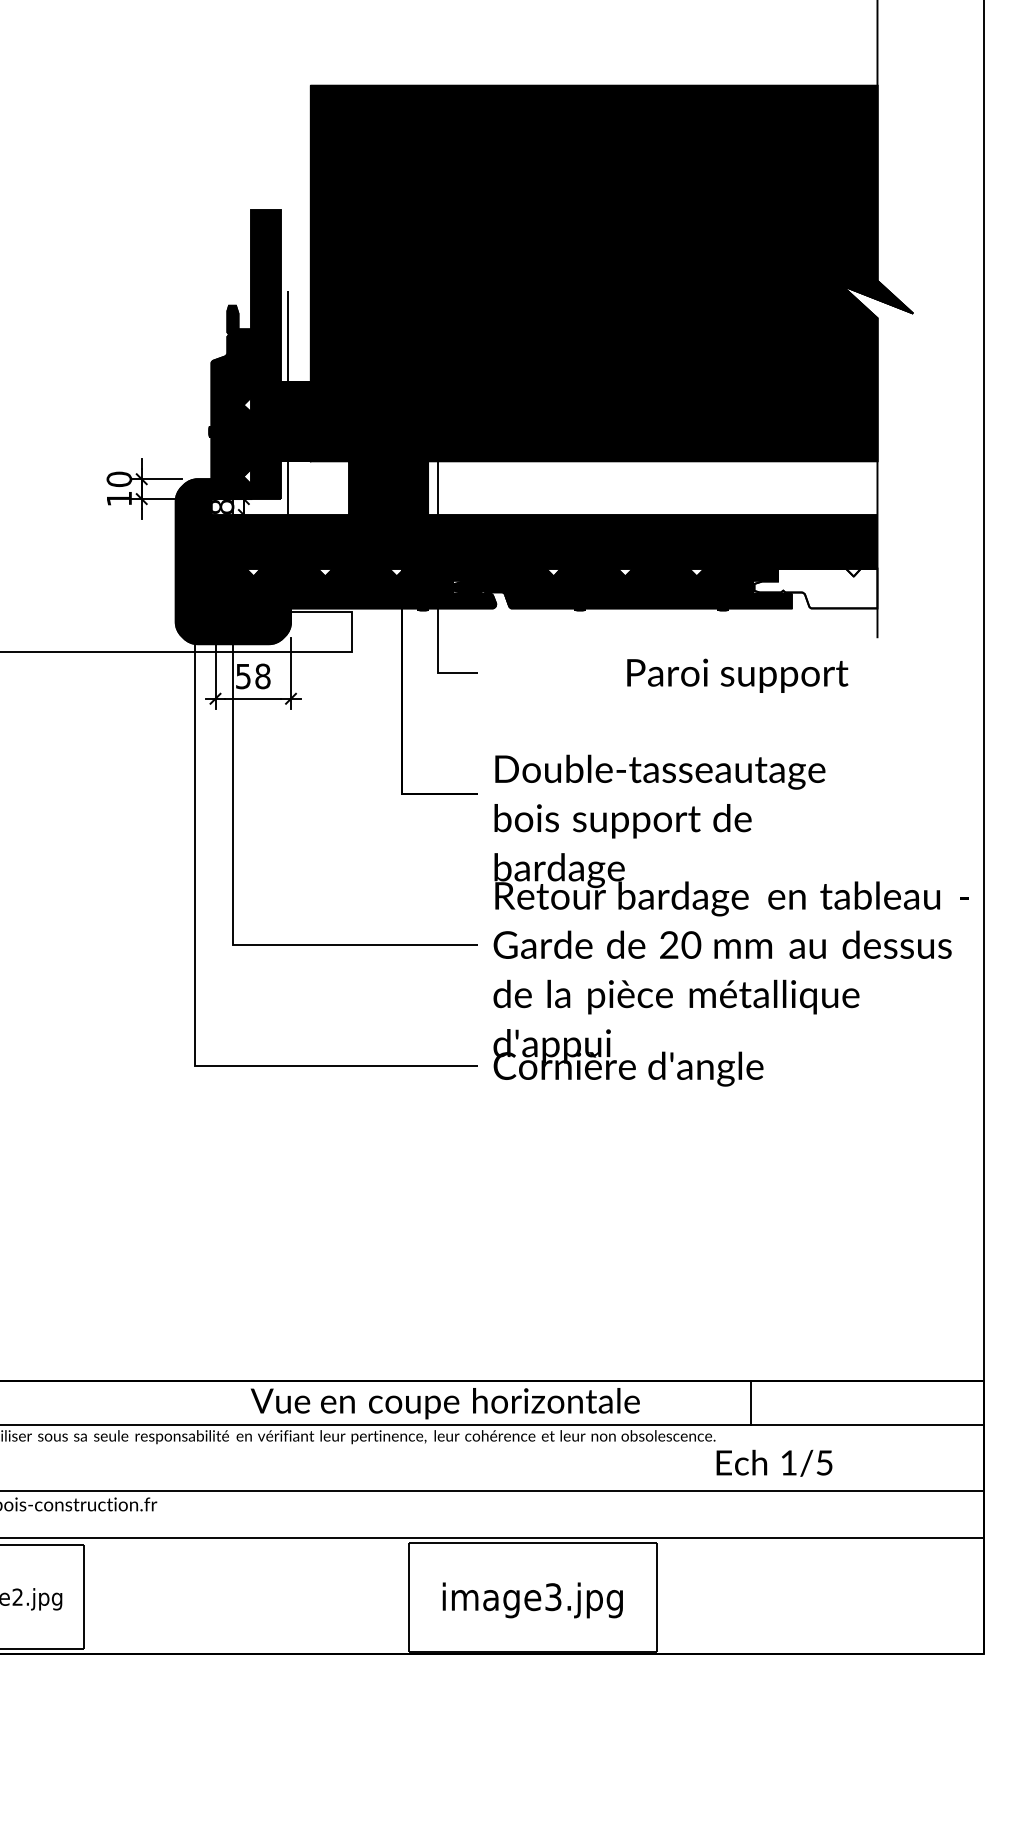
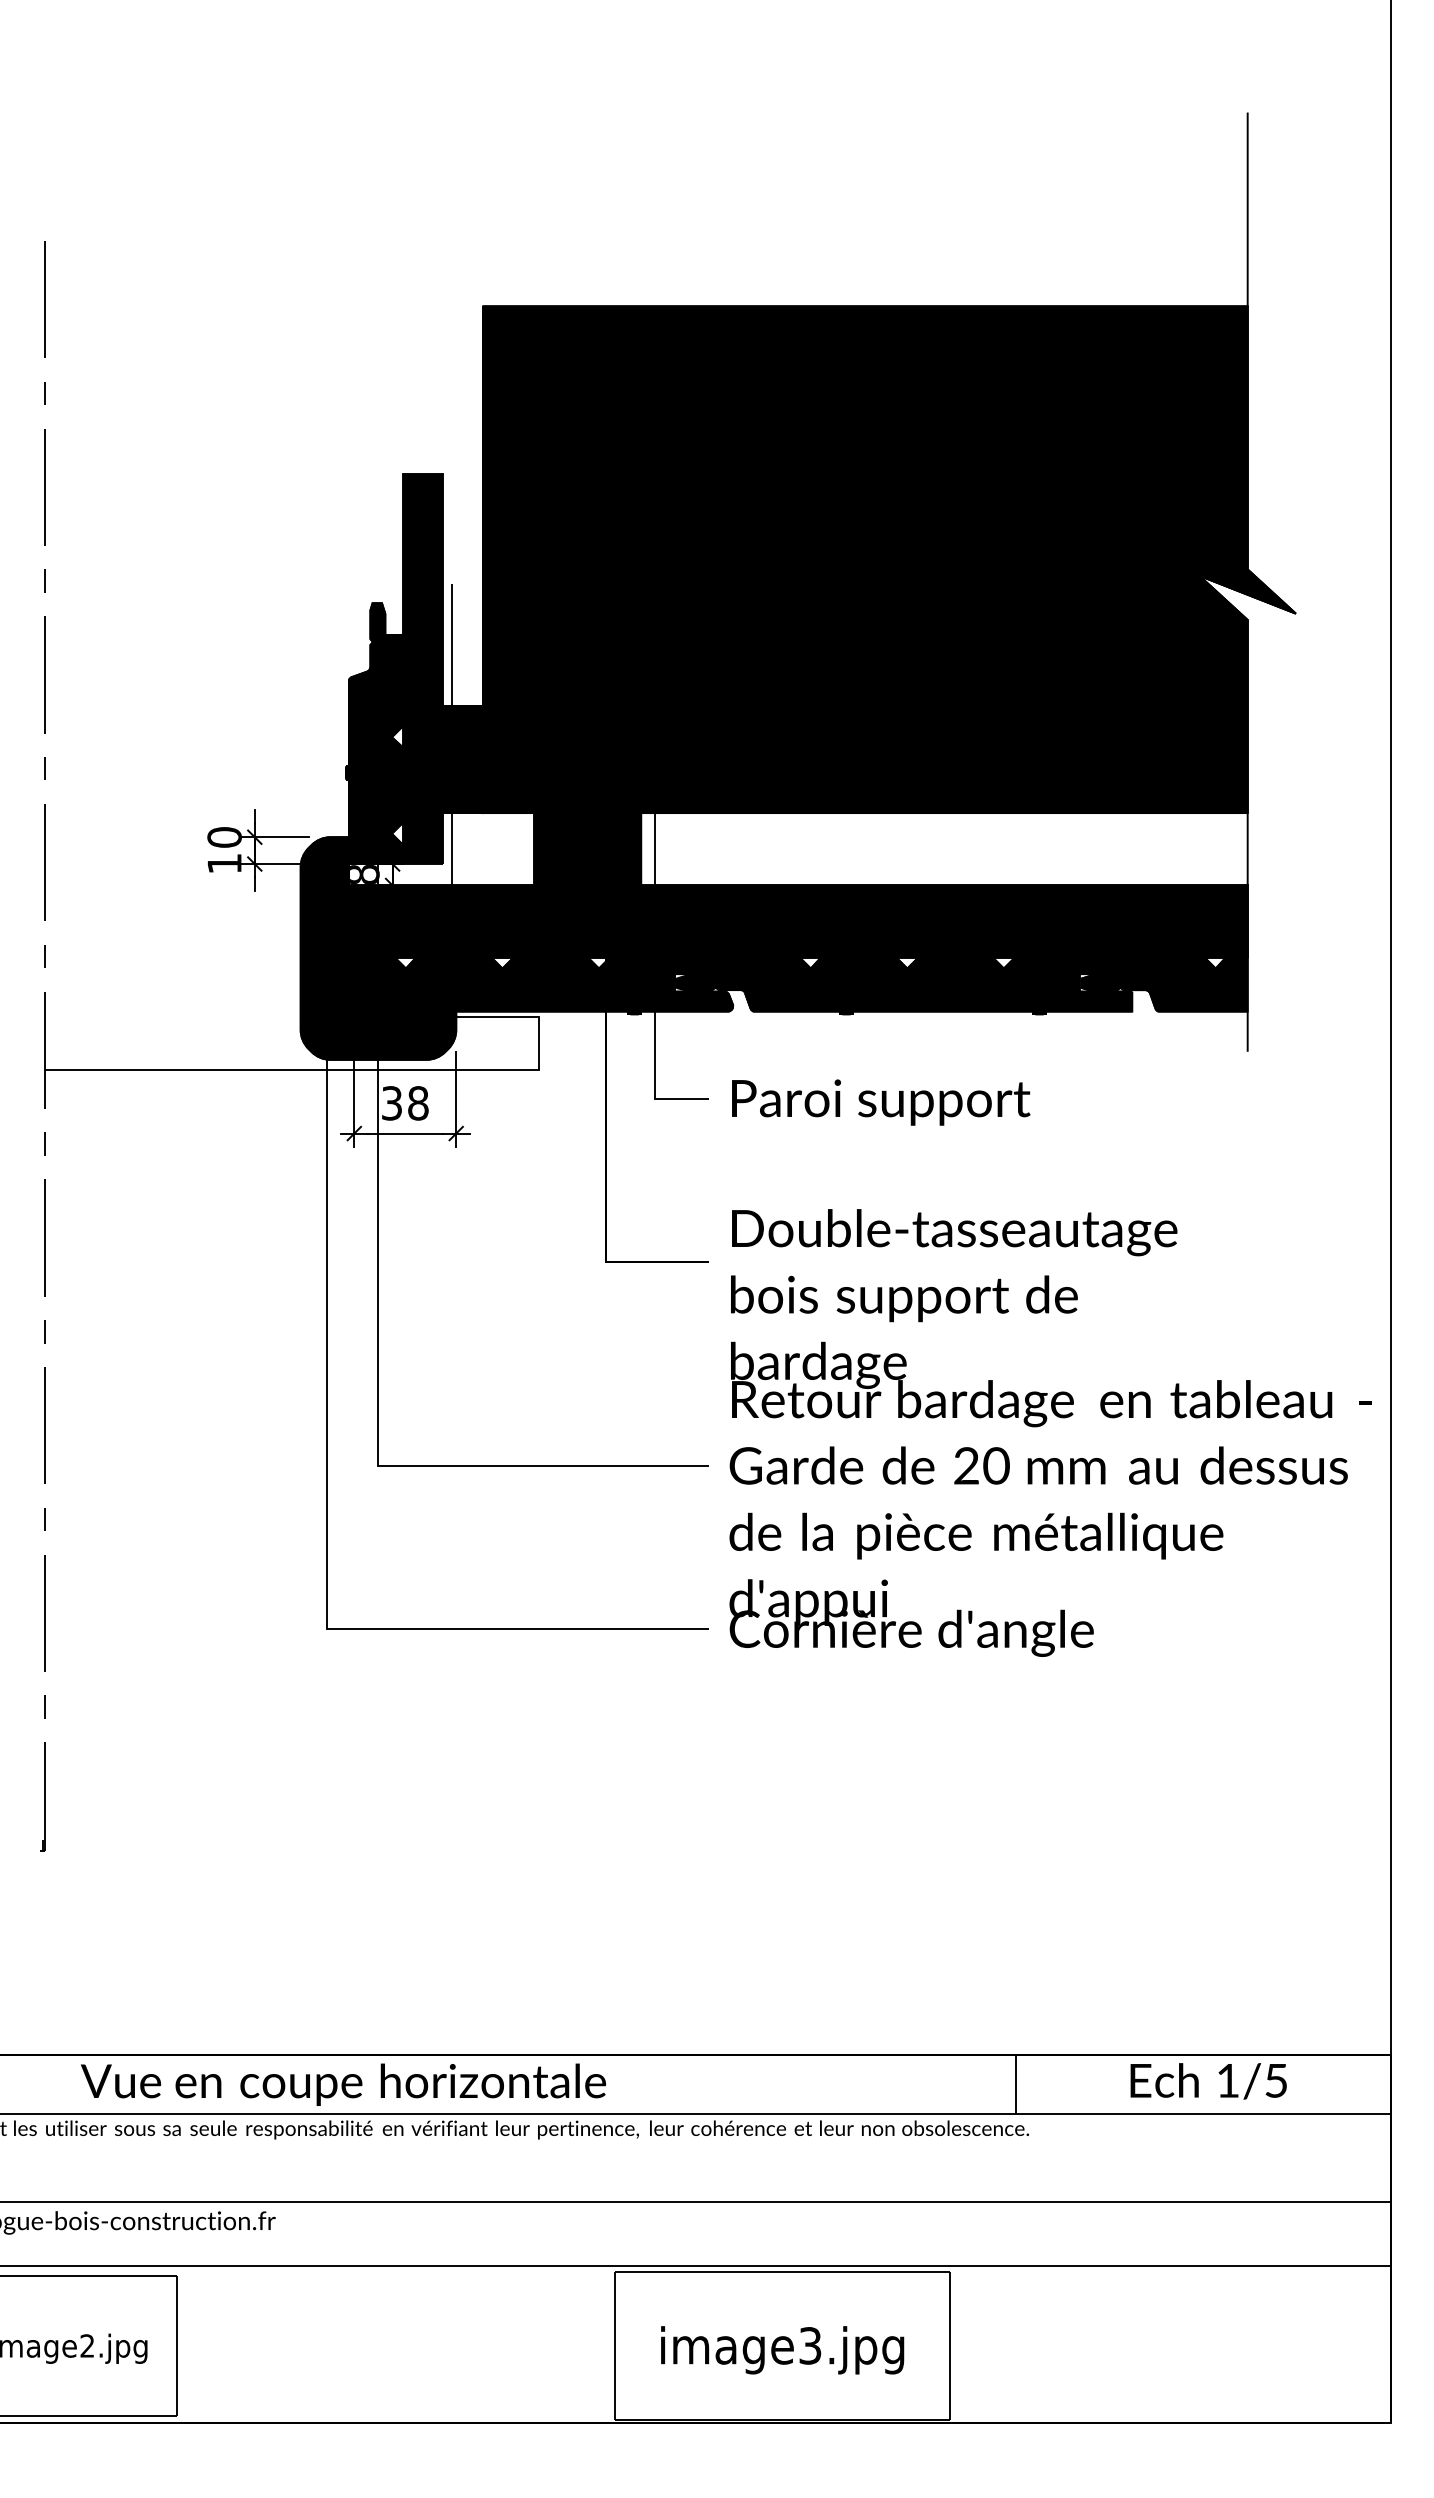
fill: (815, 588) -> (1164, 984), added
text: (243, 675) -> (391, 1102), 58 -> 38
text: (738, 675) -> (881, 1102), moved
line: (751, 1402) -> (1016, 2083), moved
text: (445, 1403) -> (343, 2084), moved
text: (774, 1463) -> (1208, 2081), moved

